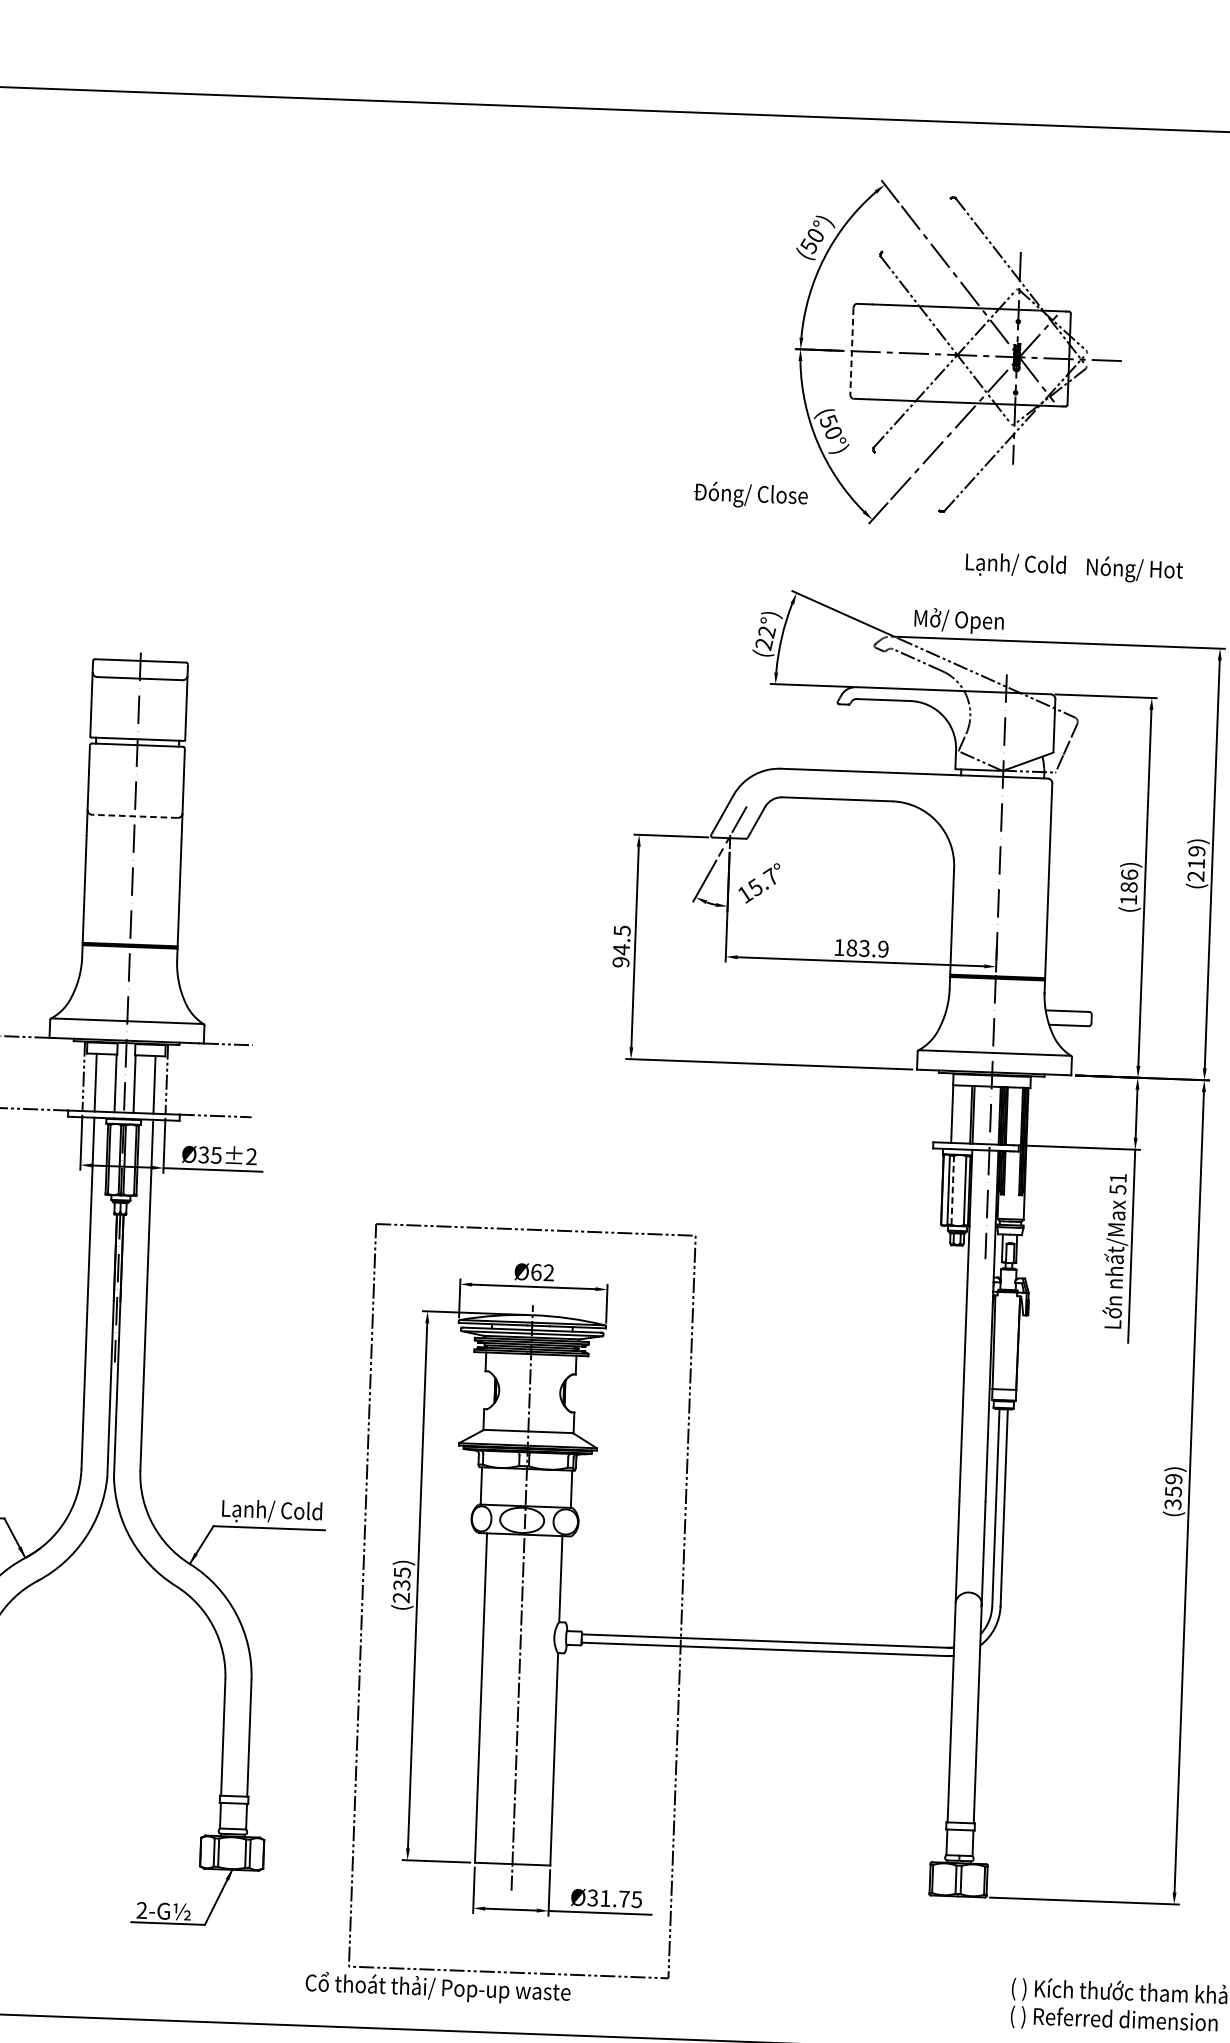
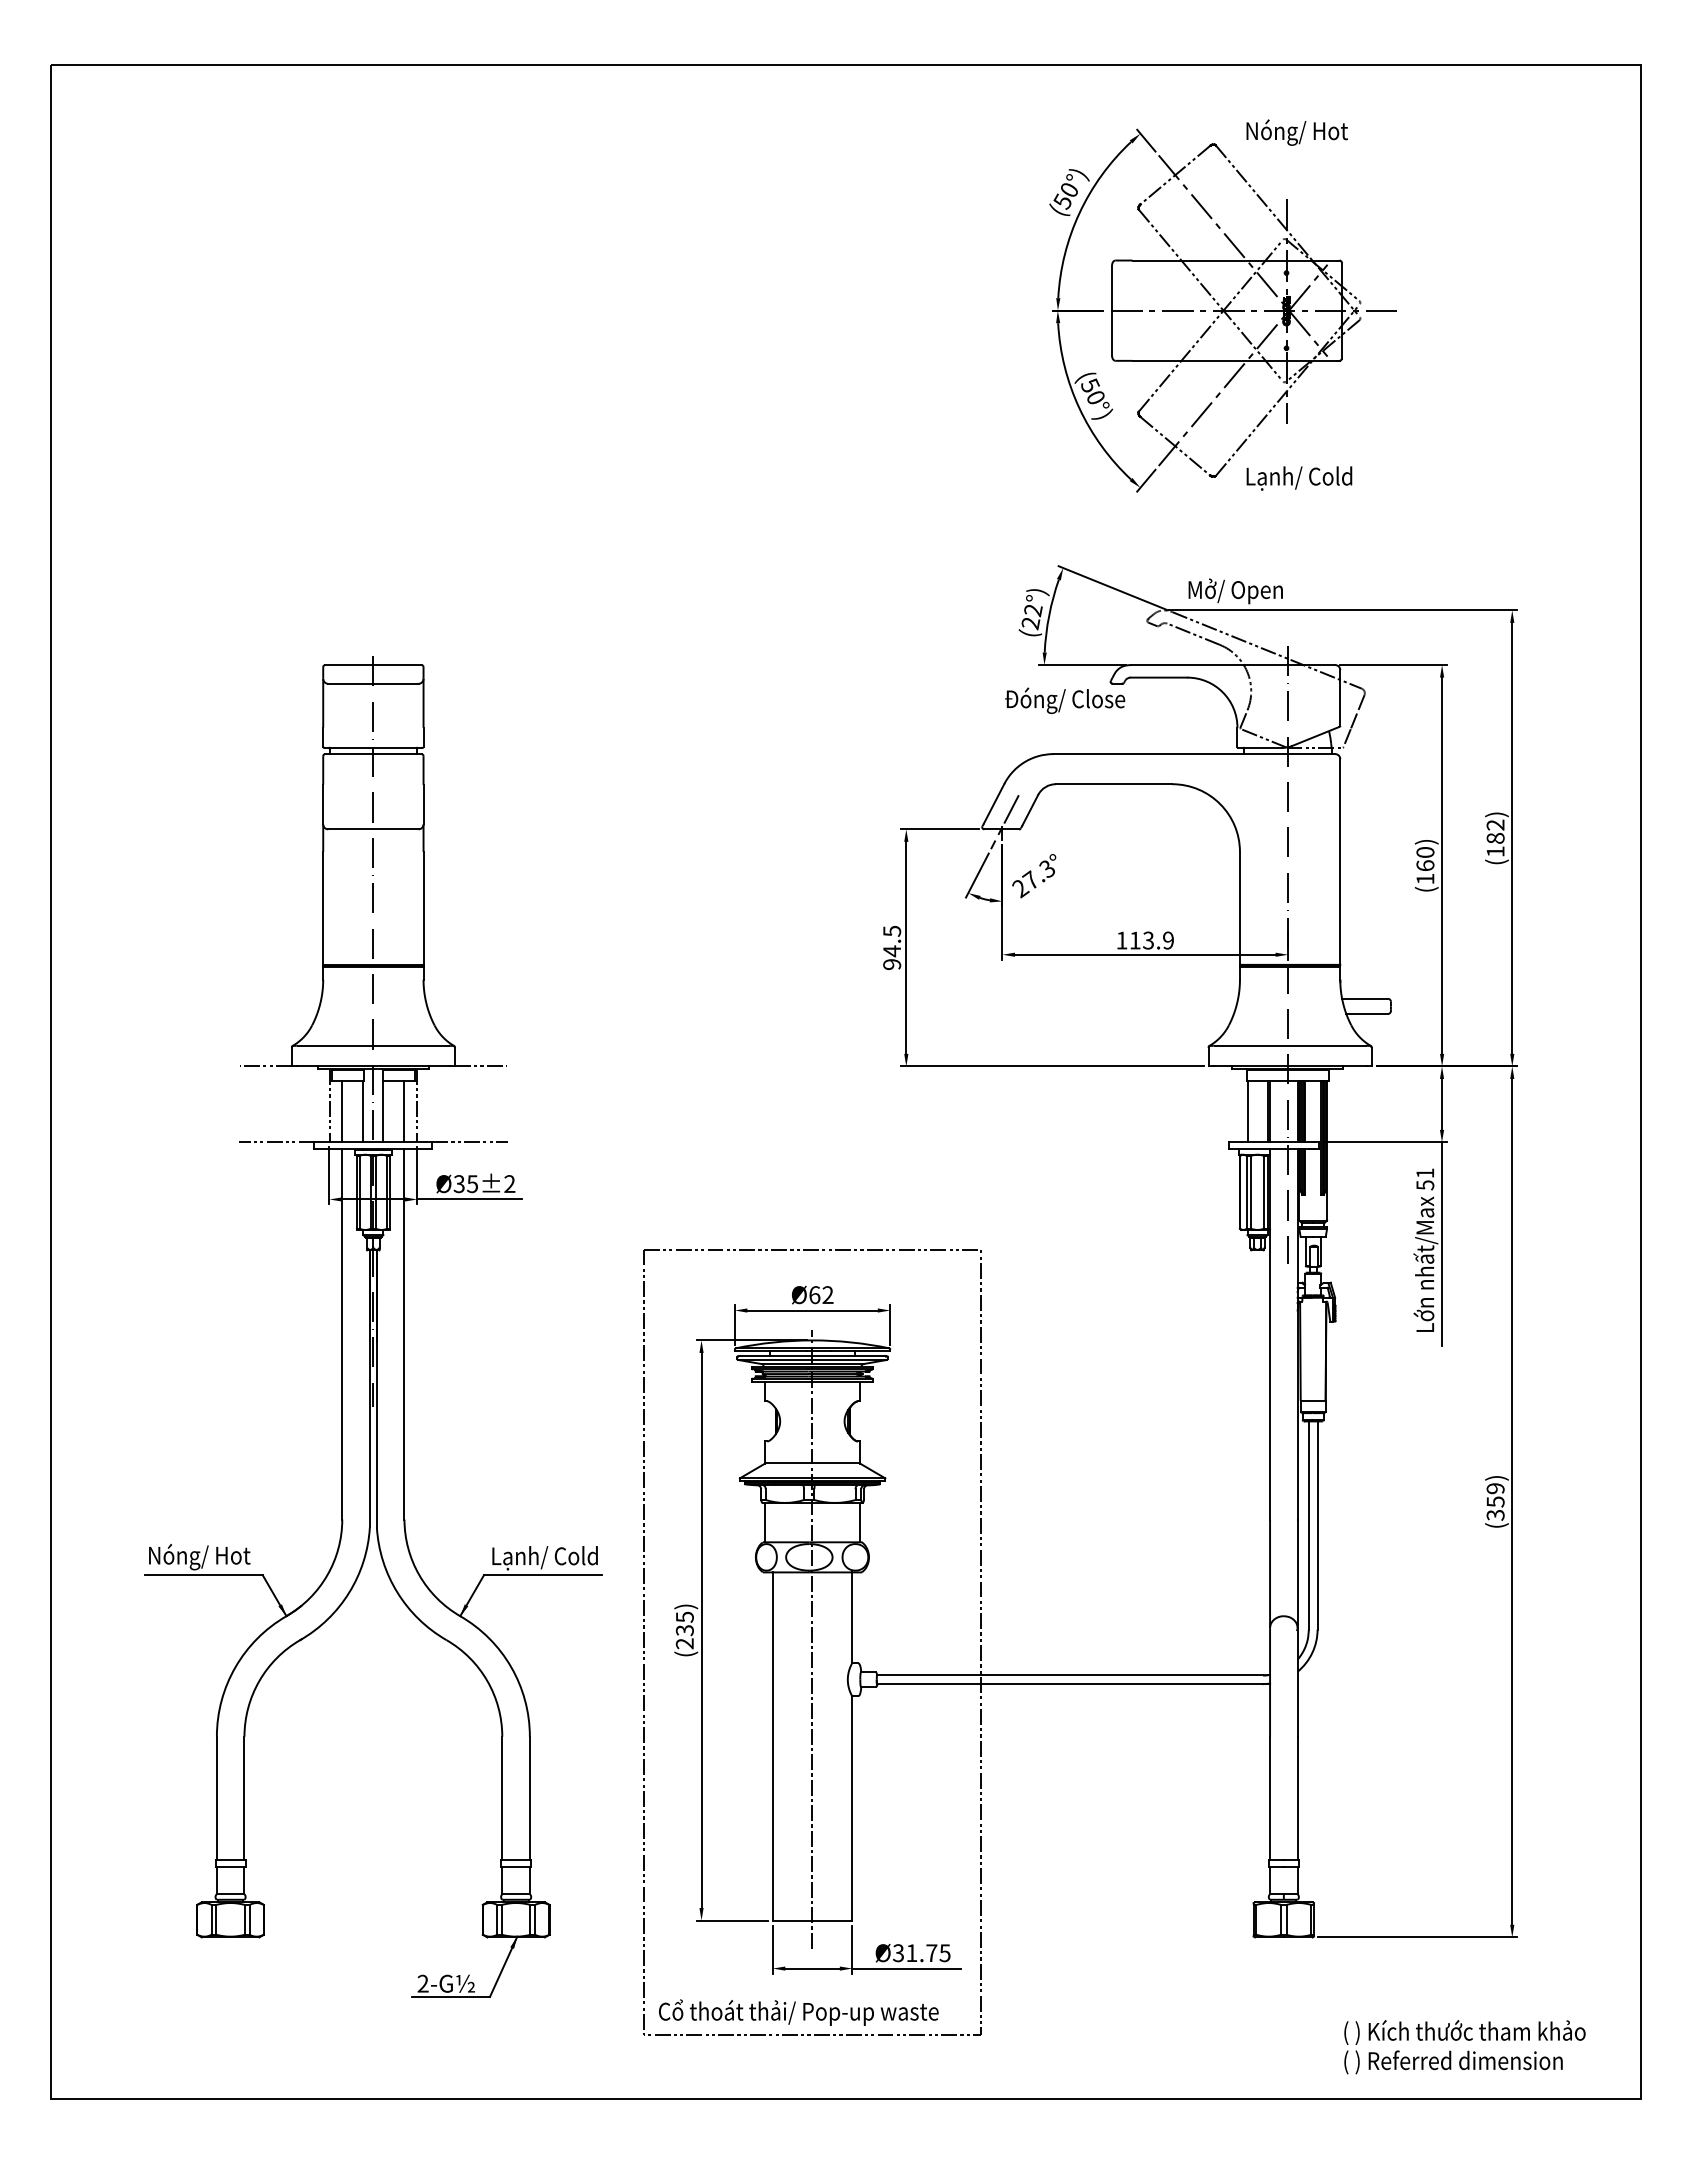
line: (915, 225) -> (1174, 175), added
line: (852, 351) -> (1112, 311), dashed -> solid
line: (906, 481) -> (1174, 446), added
text: (751, 495) -> (1065, 700), moved
text: (1015, 565) -> (1299, 478), moved
text: (1134, 569) -> (1296, 132), moved
line: (134, 816) -> (372, 829), dashed -> solid
text: (1196, 863) -> (1495, 838), (219) -> (182)
text: (1129, 880) -> (1425, 858), (186) -> (160)
text: (757, 885) -> (1033, 878), 15.7° -> 27.3°
text: (851, 947) -> (1134, 940), 183.9 -> 113.9
line: (953, 1189) -> (1251, 1191), dashed -> solid
text: (437, 1988) -> (798, 2012), moved

